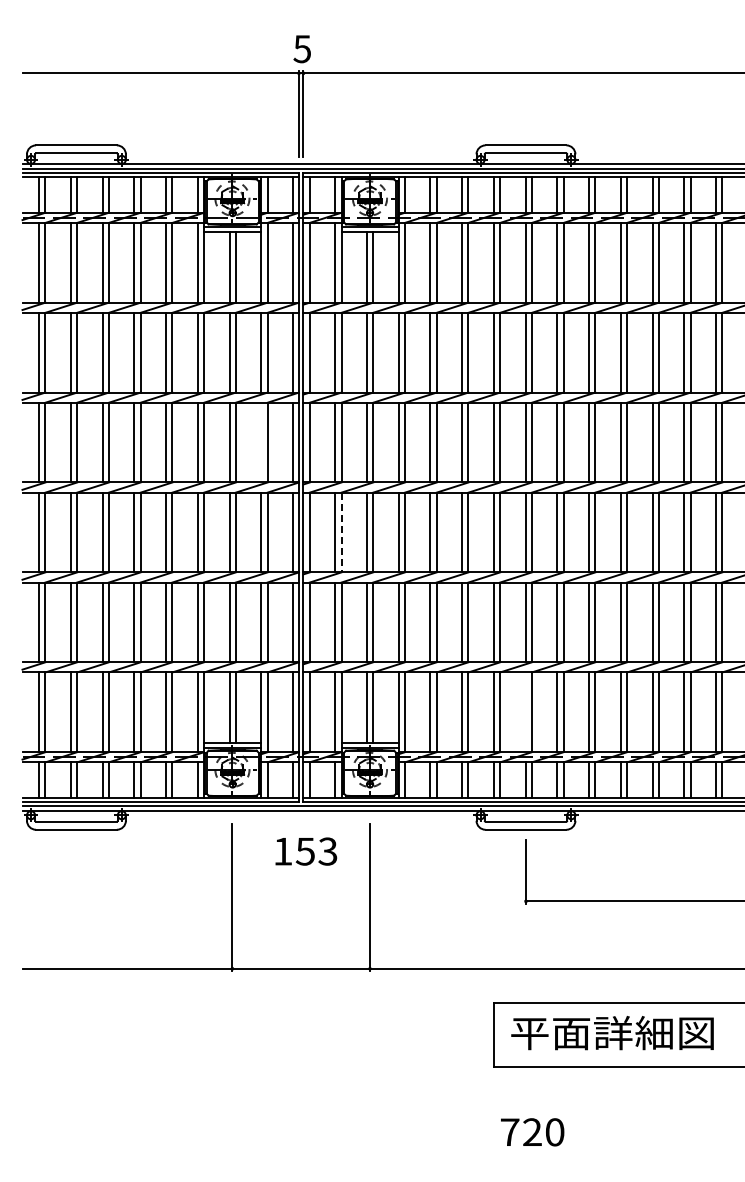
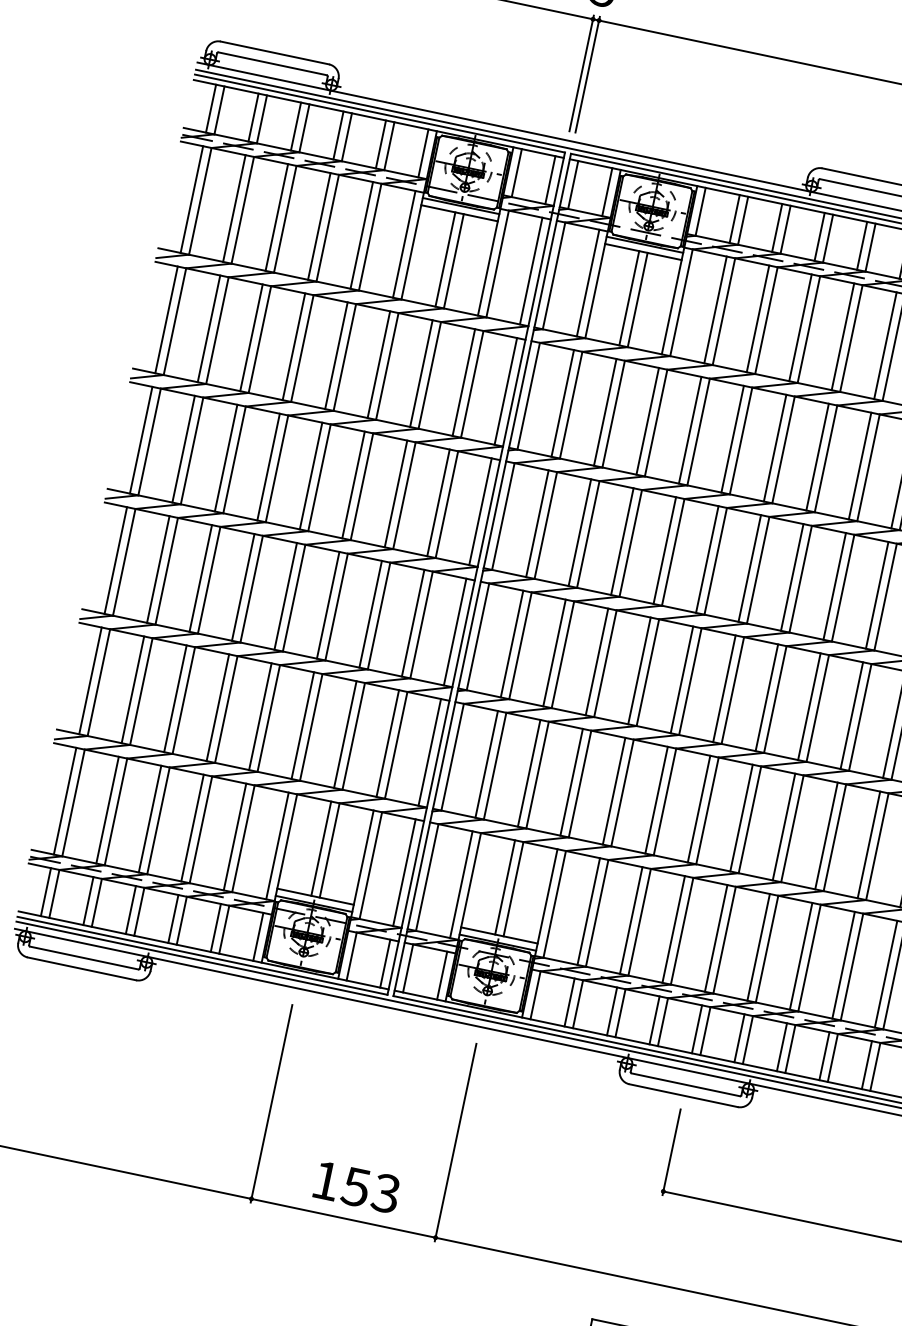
line: (261, 442) -> (438, 502), added
line: (341, 532) -> (520, 645), dashed -> solid
line: (525, 712) -> (715, 938), added
text: (306, 851) -> (357, 1187), moved

